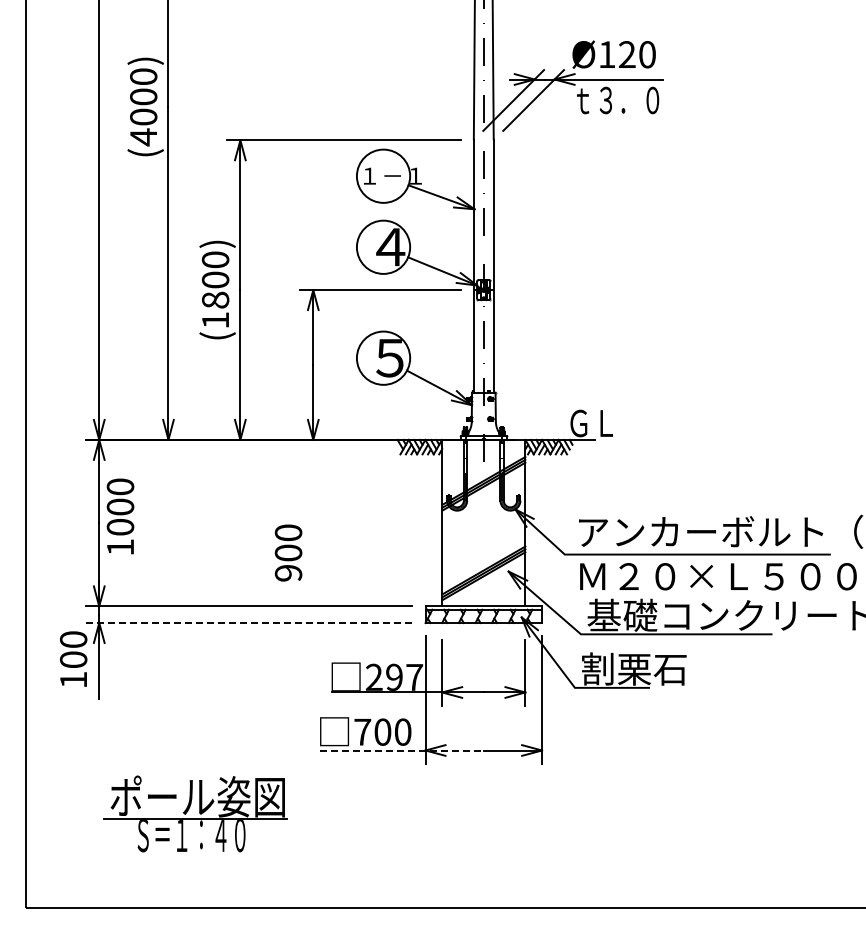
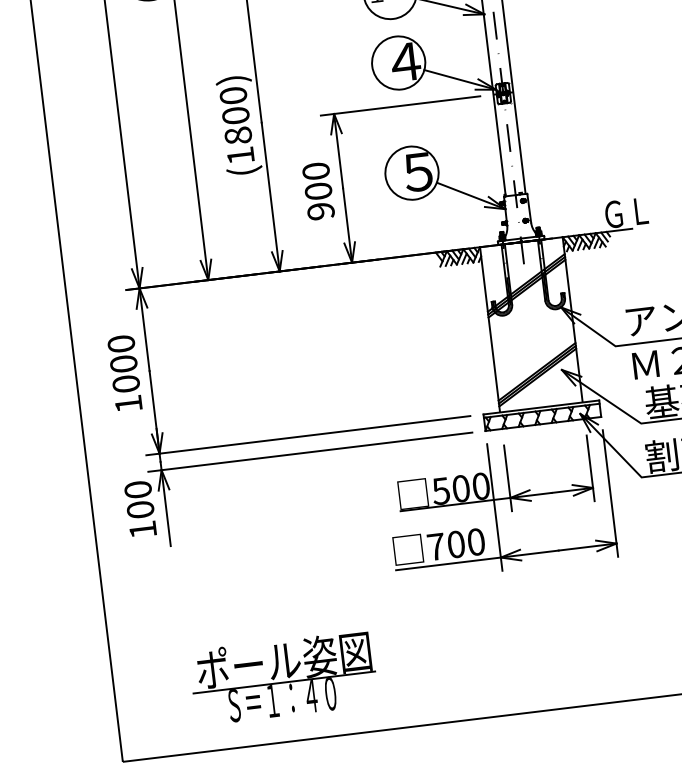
text: (120, 516) -> (124, 373), moved
text: (288, 552) -> (318, 190), moved
line: (248, 623) -> (309, 452), dashed -> solid
text: (394, 676) -> (461, 487), 297 -> 500
line: (401, 750) -> (476, 560), dashed -> solid
part: (195, 813) -> (283, 677), moved

